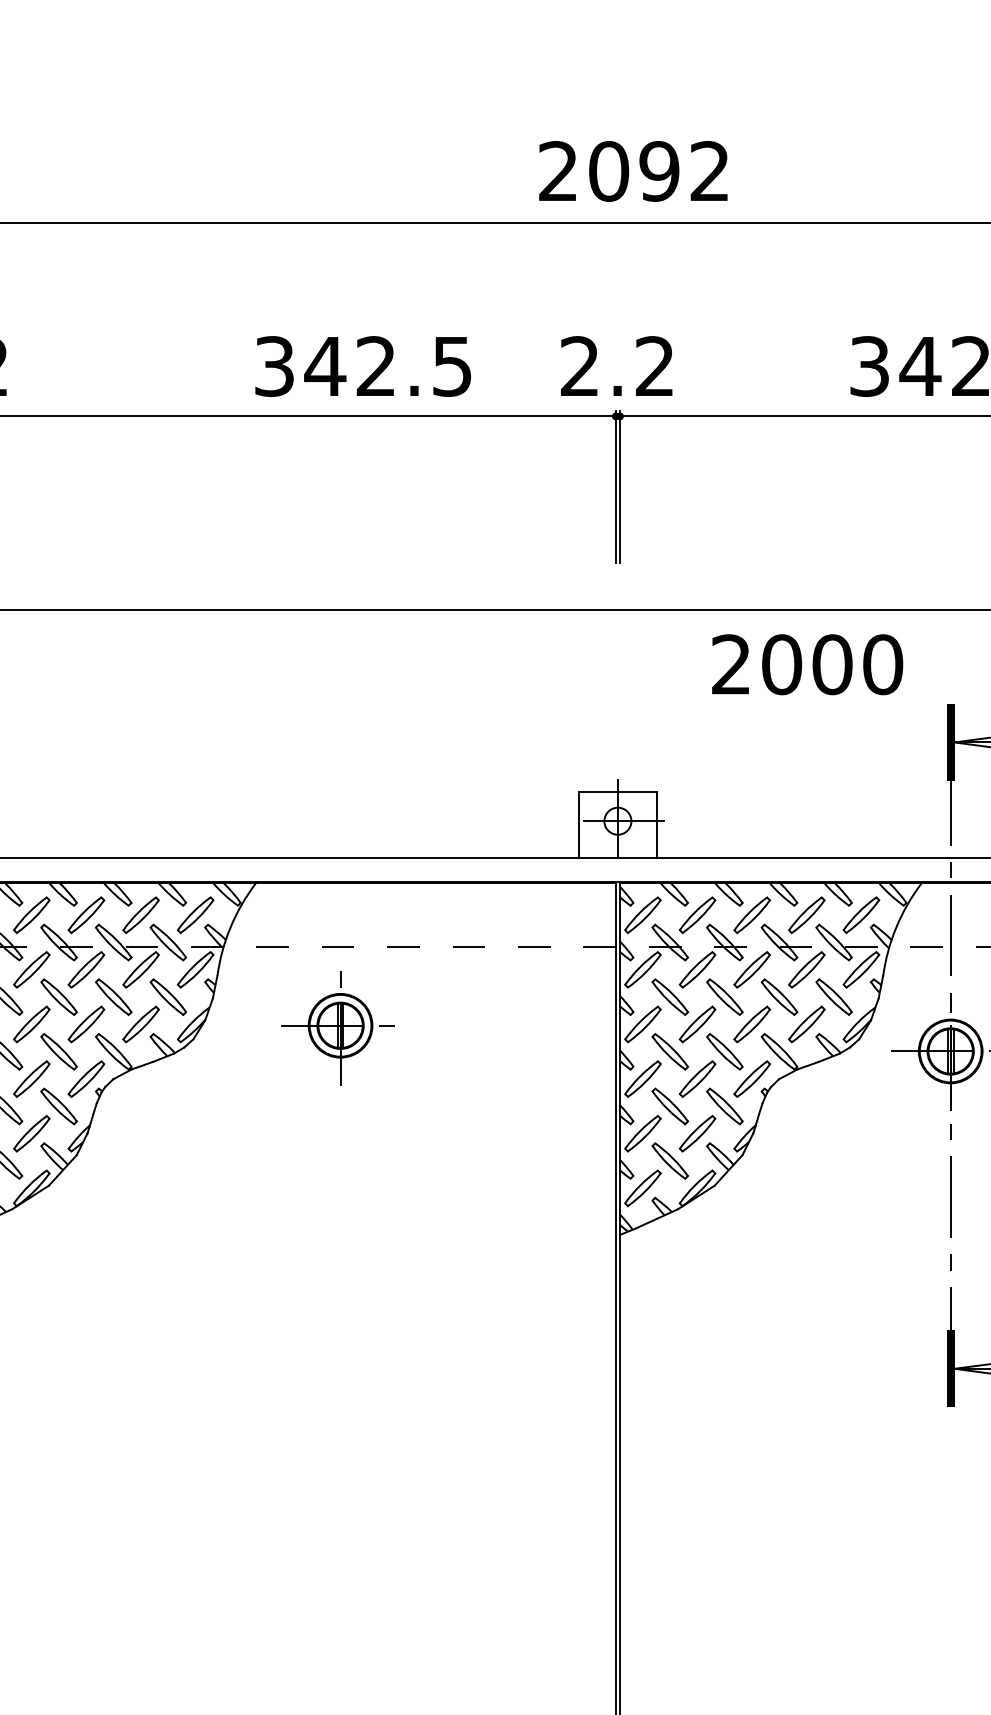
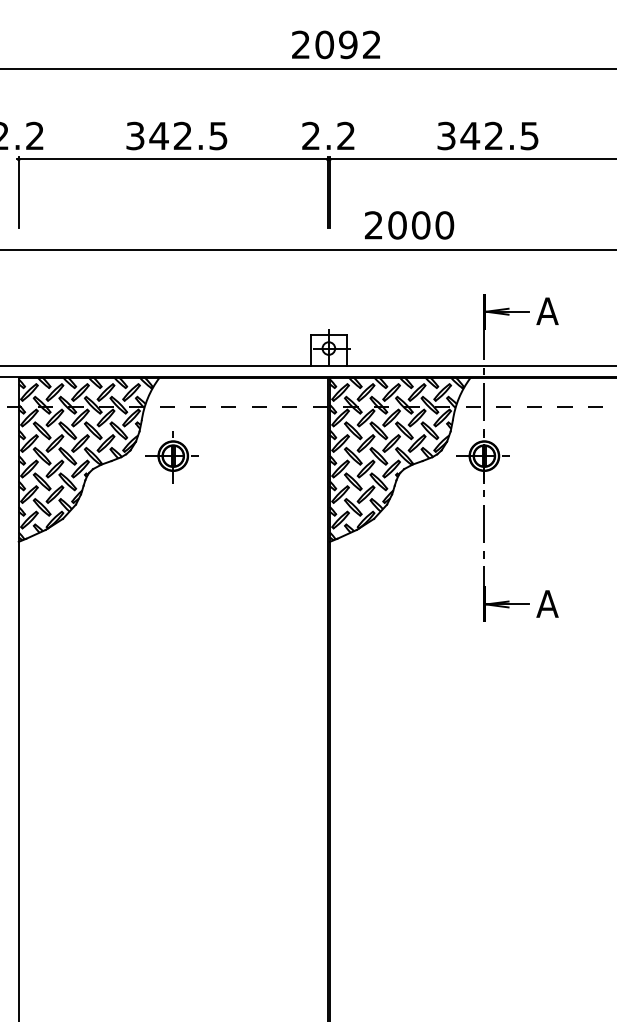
text: (362, 365) -> (176, 135), moved
text: (807, 664) -> (409, 225), moved
part: (336, 1028) -> (171, 457), moved

